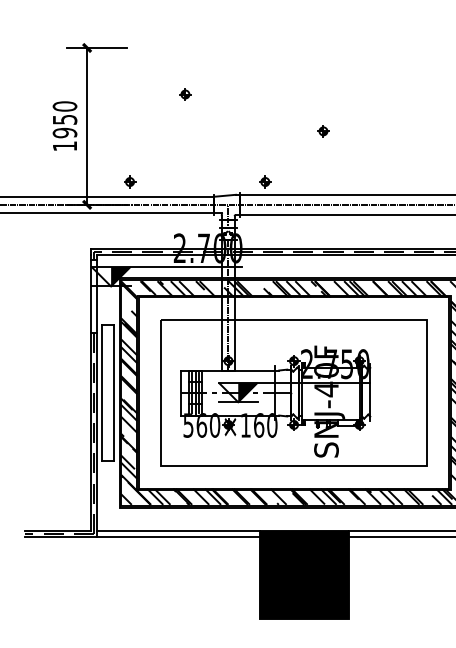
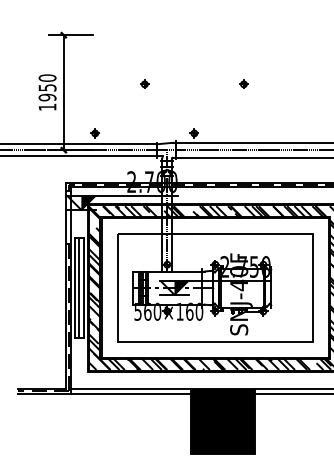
part: (185, 93) -> (144, 83), moved
part: (322, 130) -> (243, 83), moved
line: (108, 392) -> (79, 287), added

